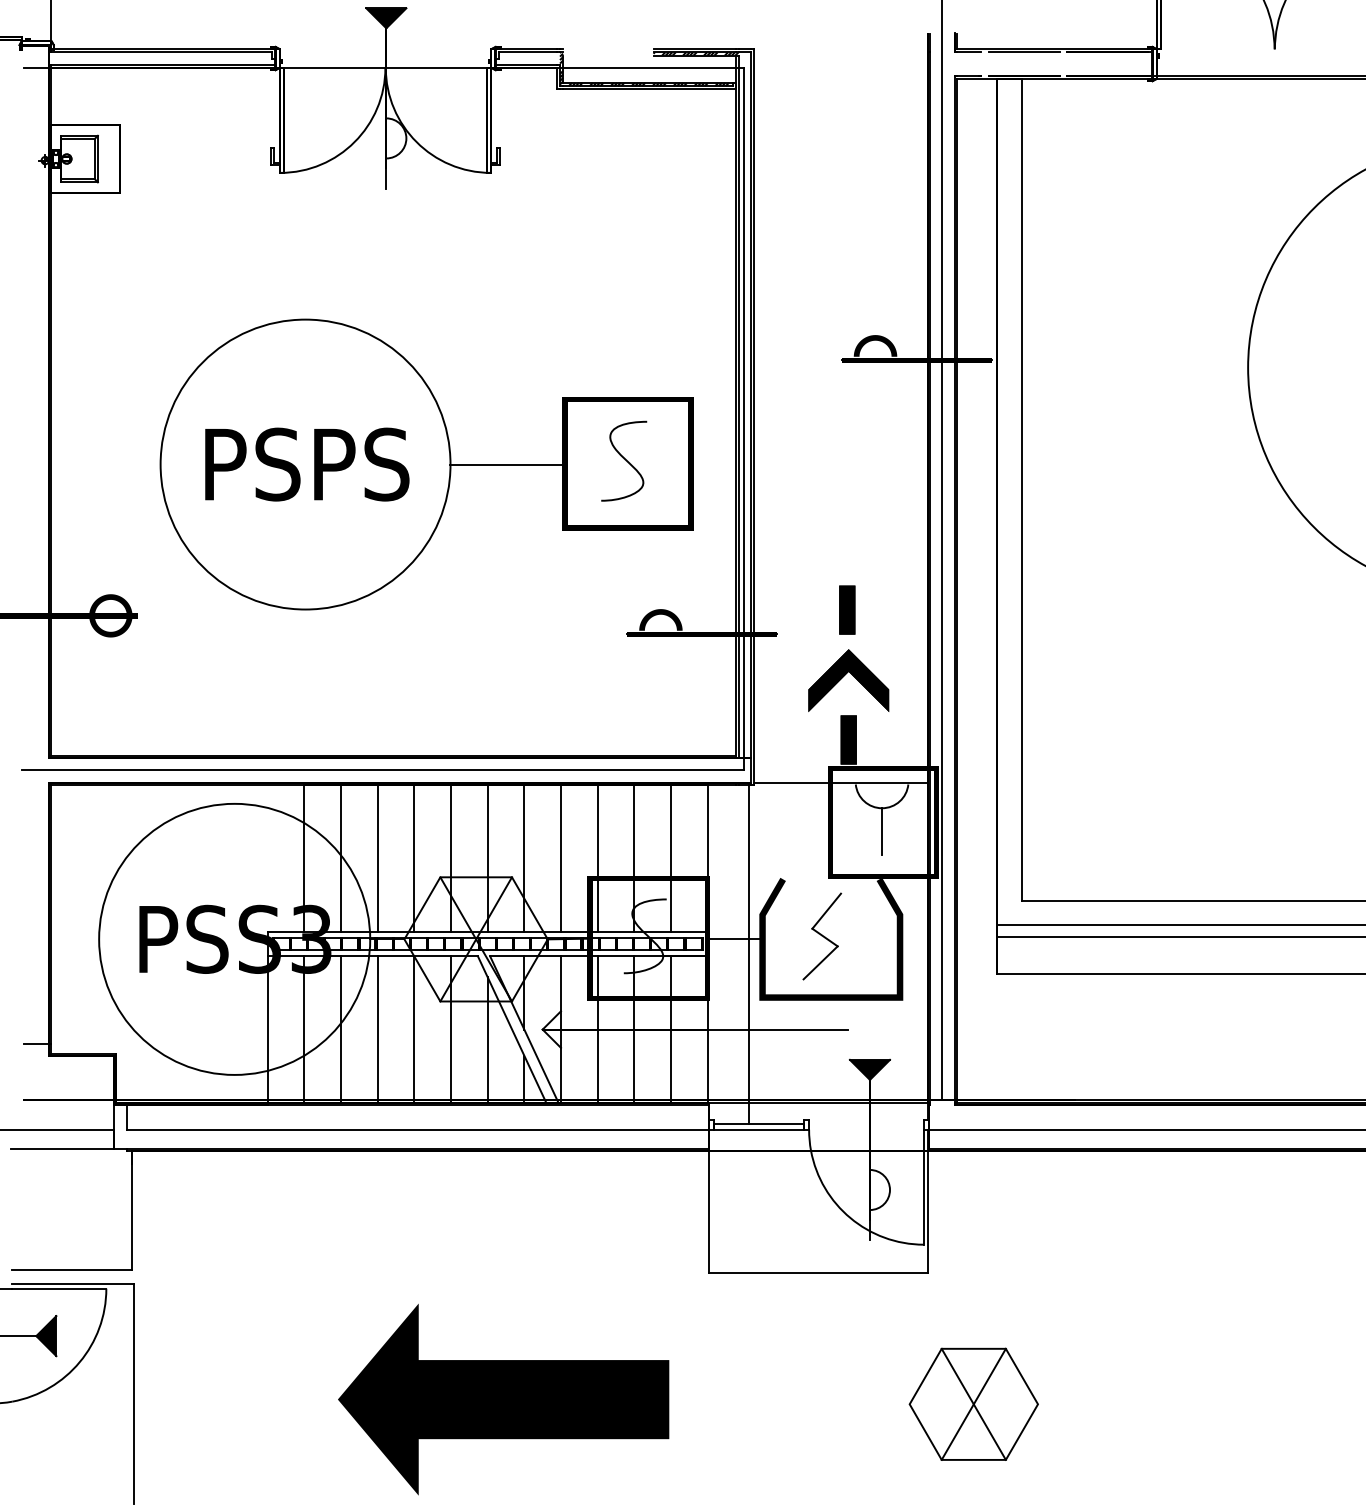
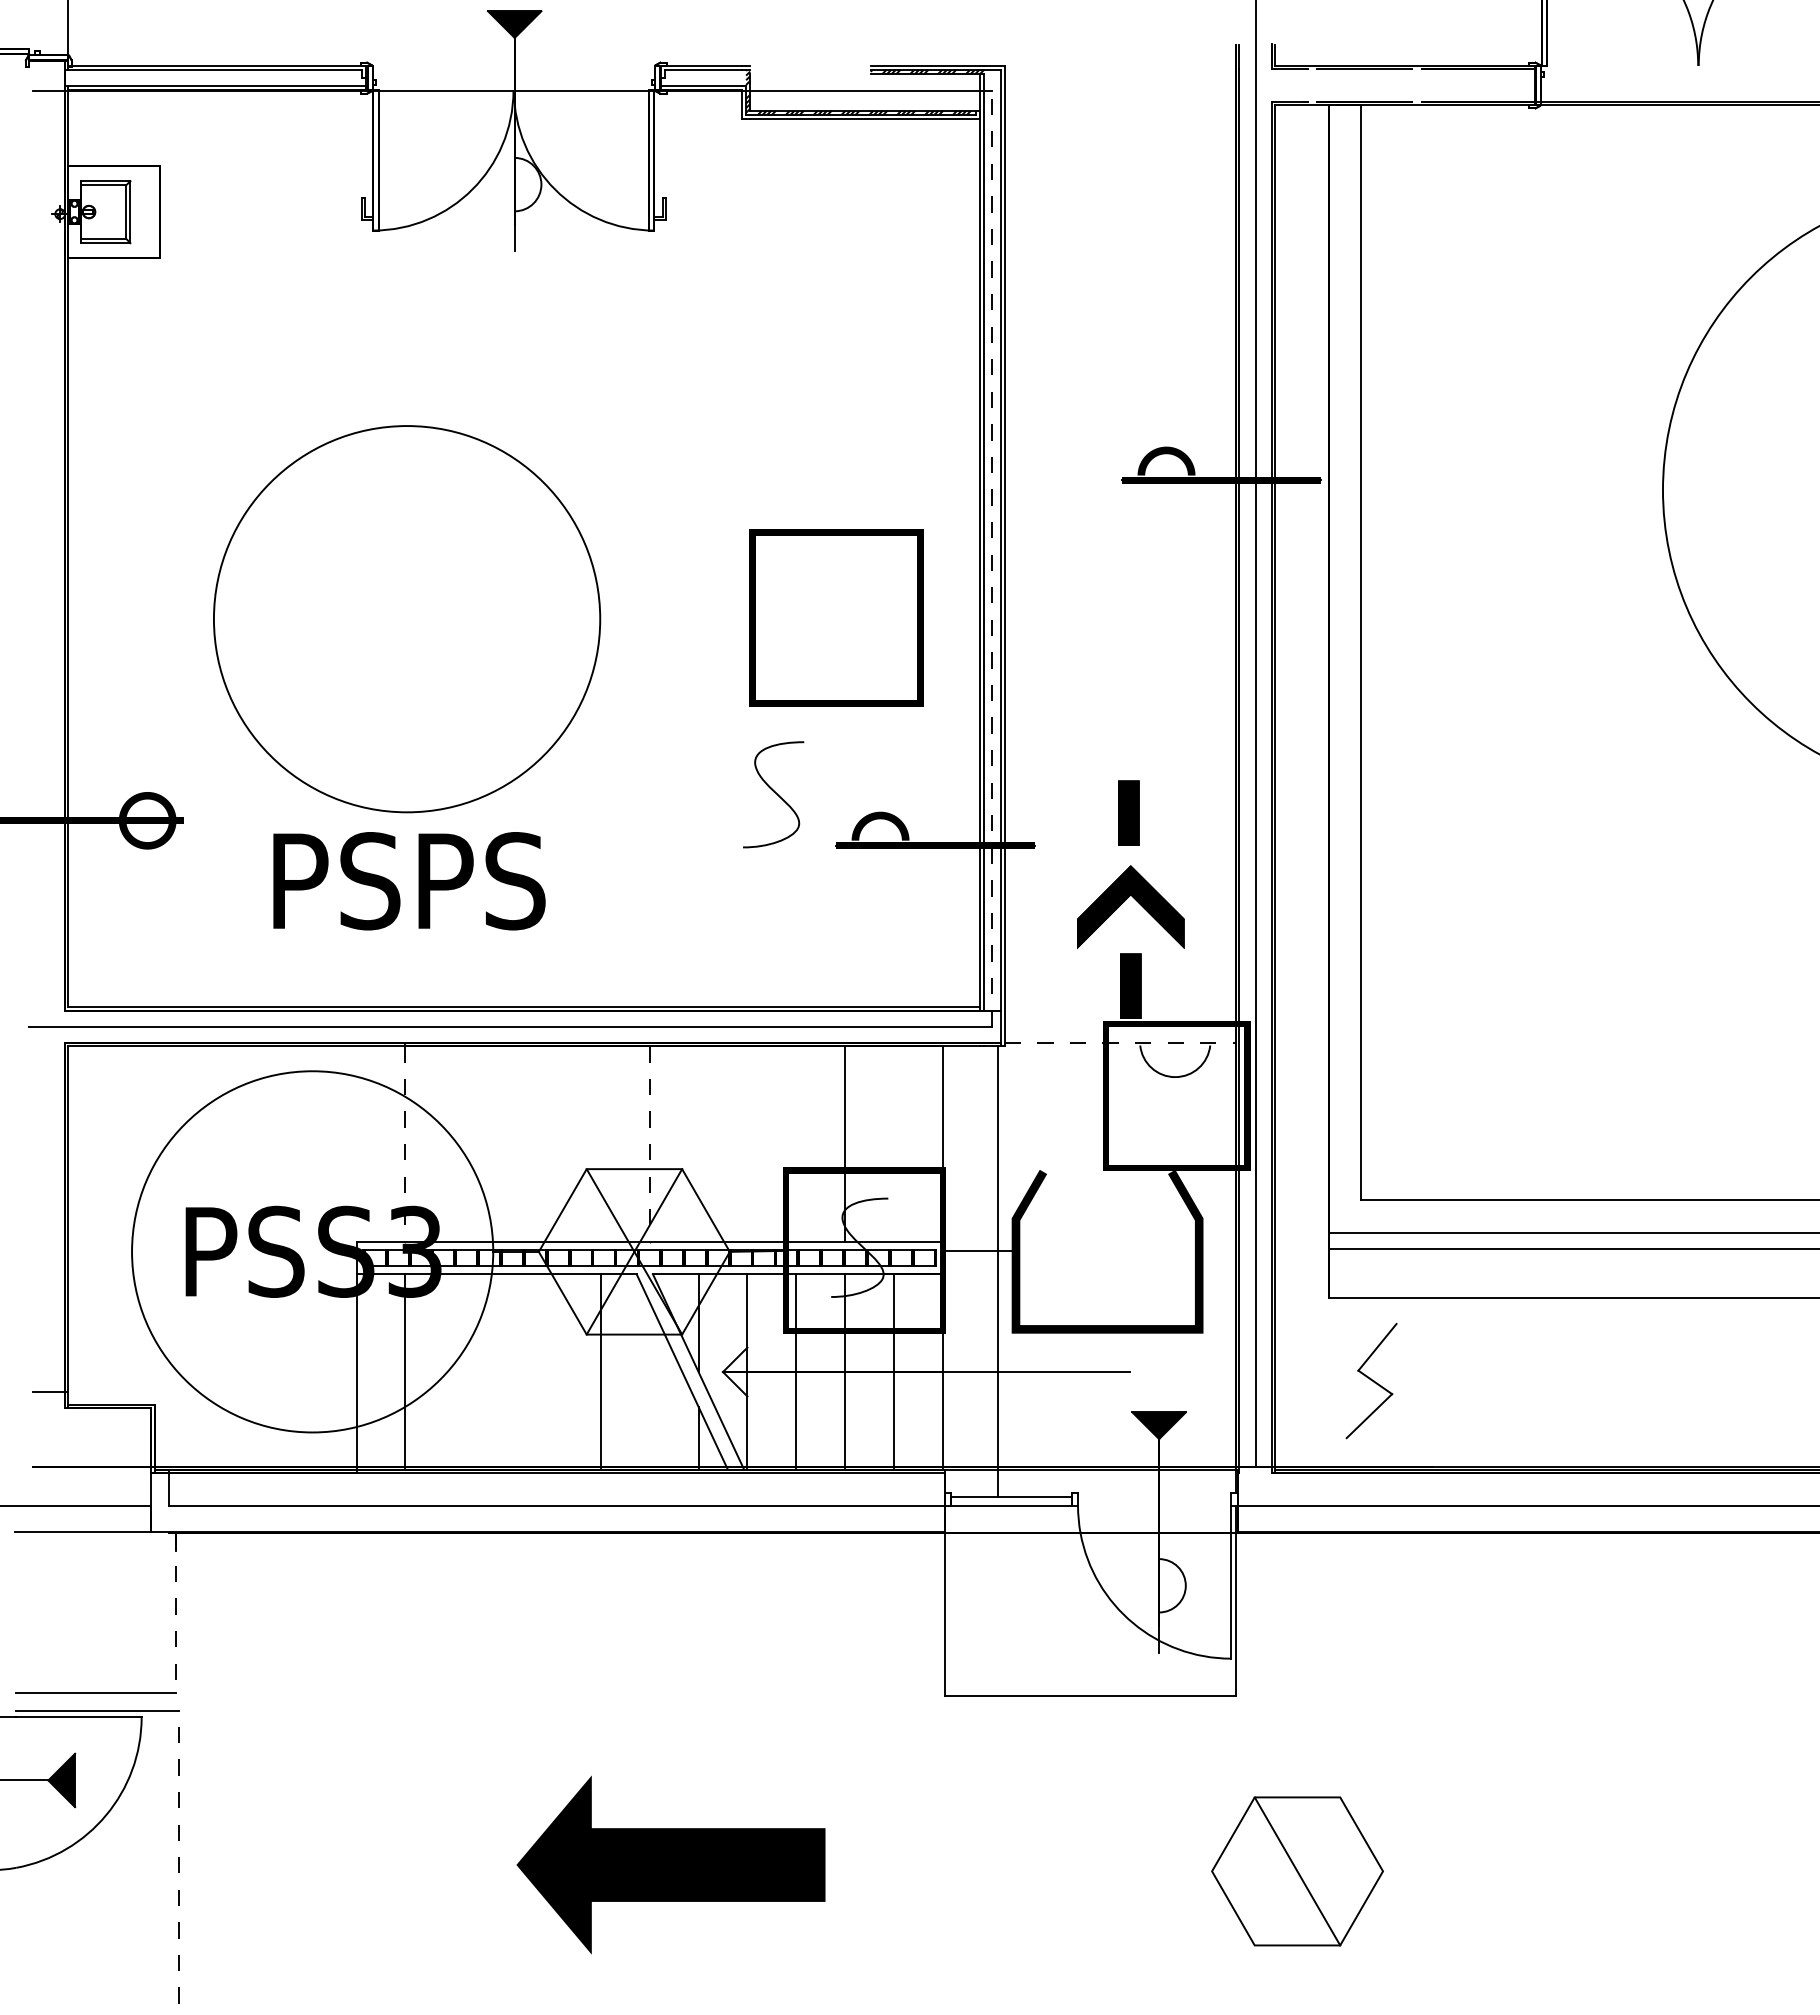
line: (744, 419) -> (991, 558), solid -> dashed
curve: (624, 459) -> (773, 792), moved
text: (307, 464) -> (409, 881), moved
line: (507, 464) -> (675, 619), removed
line: (840, 783) -> (1120, 1043), solid -> dashed
line: (881, 831) -> (1174, 1107), removed
line: (304, 858) -> (405, 1144), solid -> dashed
line: (341, 858) -> (454, 1143), removed
line: (377, 858) -> (503, 1143), removed
line: (414, 858) -> (552, 1143), removed
line: (450, 858) -> (600, 1143), removed
line: (487, 858) -> (649, 1144), solid -> dashed
line: (524, 858) -> (698, 1143), removed
line: (561, 858) -> (747, 1143), removed
line: (597, 858) -> (796, 1143), removed
line: (671, 858) -> (894, 1143), removed
part: (822, 936) -> (1371, 1380), moved
line: (341, 1029) -> (454, 1371), removed
line: (377, 1029) -> (503, 1371), removed
line: (414, 1029) -> (552, 1371), removed
line: (487, 1039) -> (649, 1385), removed
line: (131, 1210) -> (175, 1613), solid -> dashed
line: (134, 1393) -> (179, 1856), solid -> dashed
part: (503, 1399) -> (670, 1864), size x0.7
line: (973, 1404) -> (1297, 1871), removed

